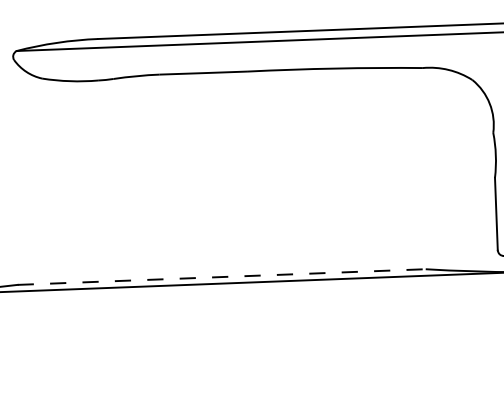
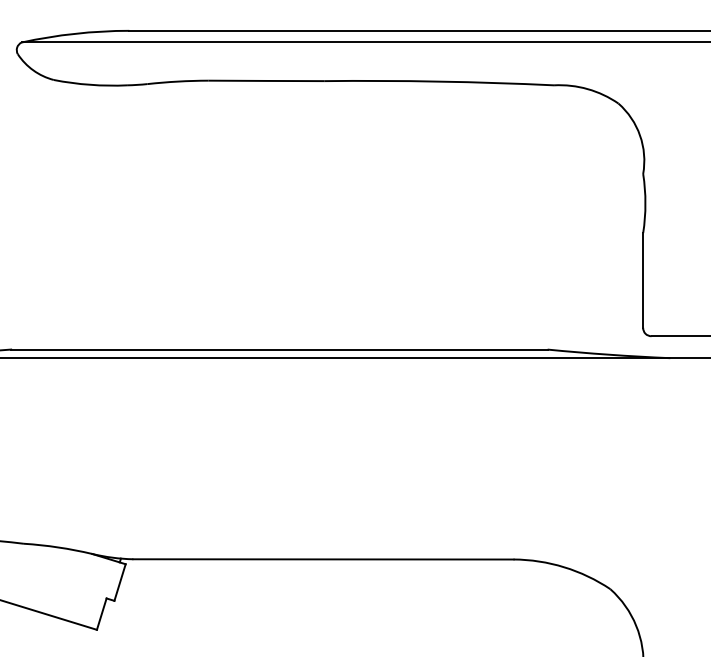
line: (221, 276) -> (279, 349), dashed -> solid

